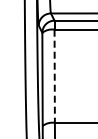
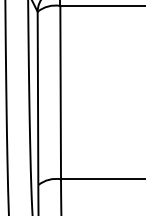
line: (54, 76) -> (60, 93), dashed -> solid

